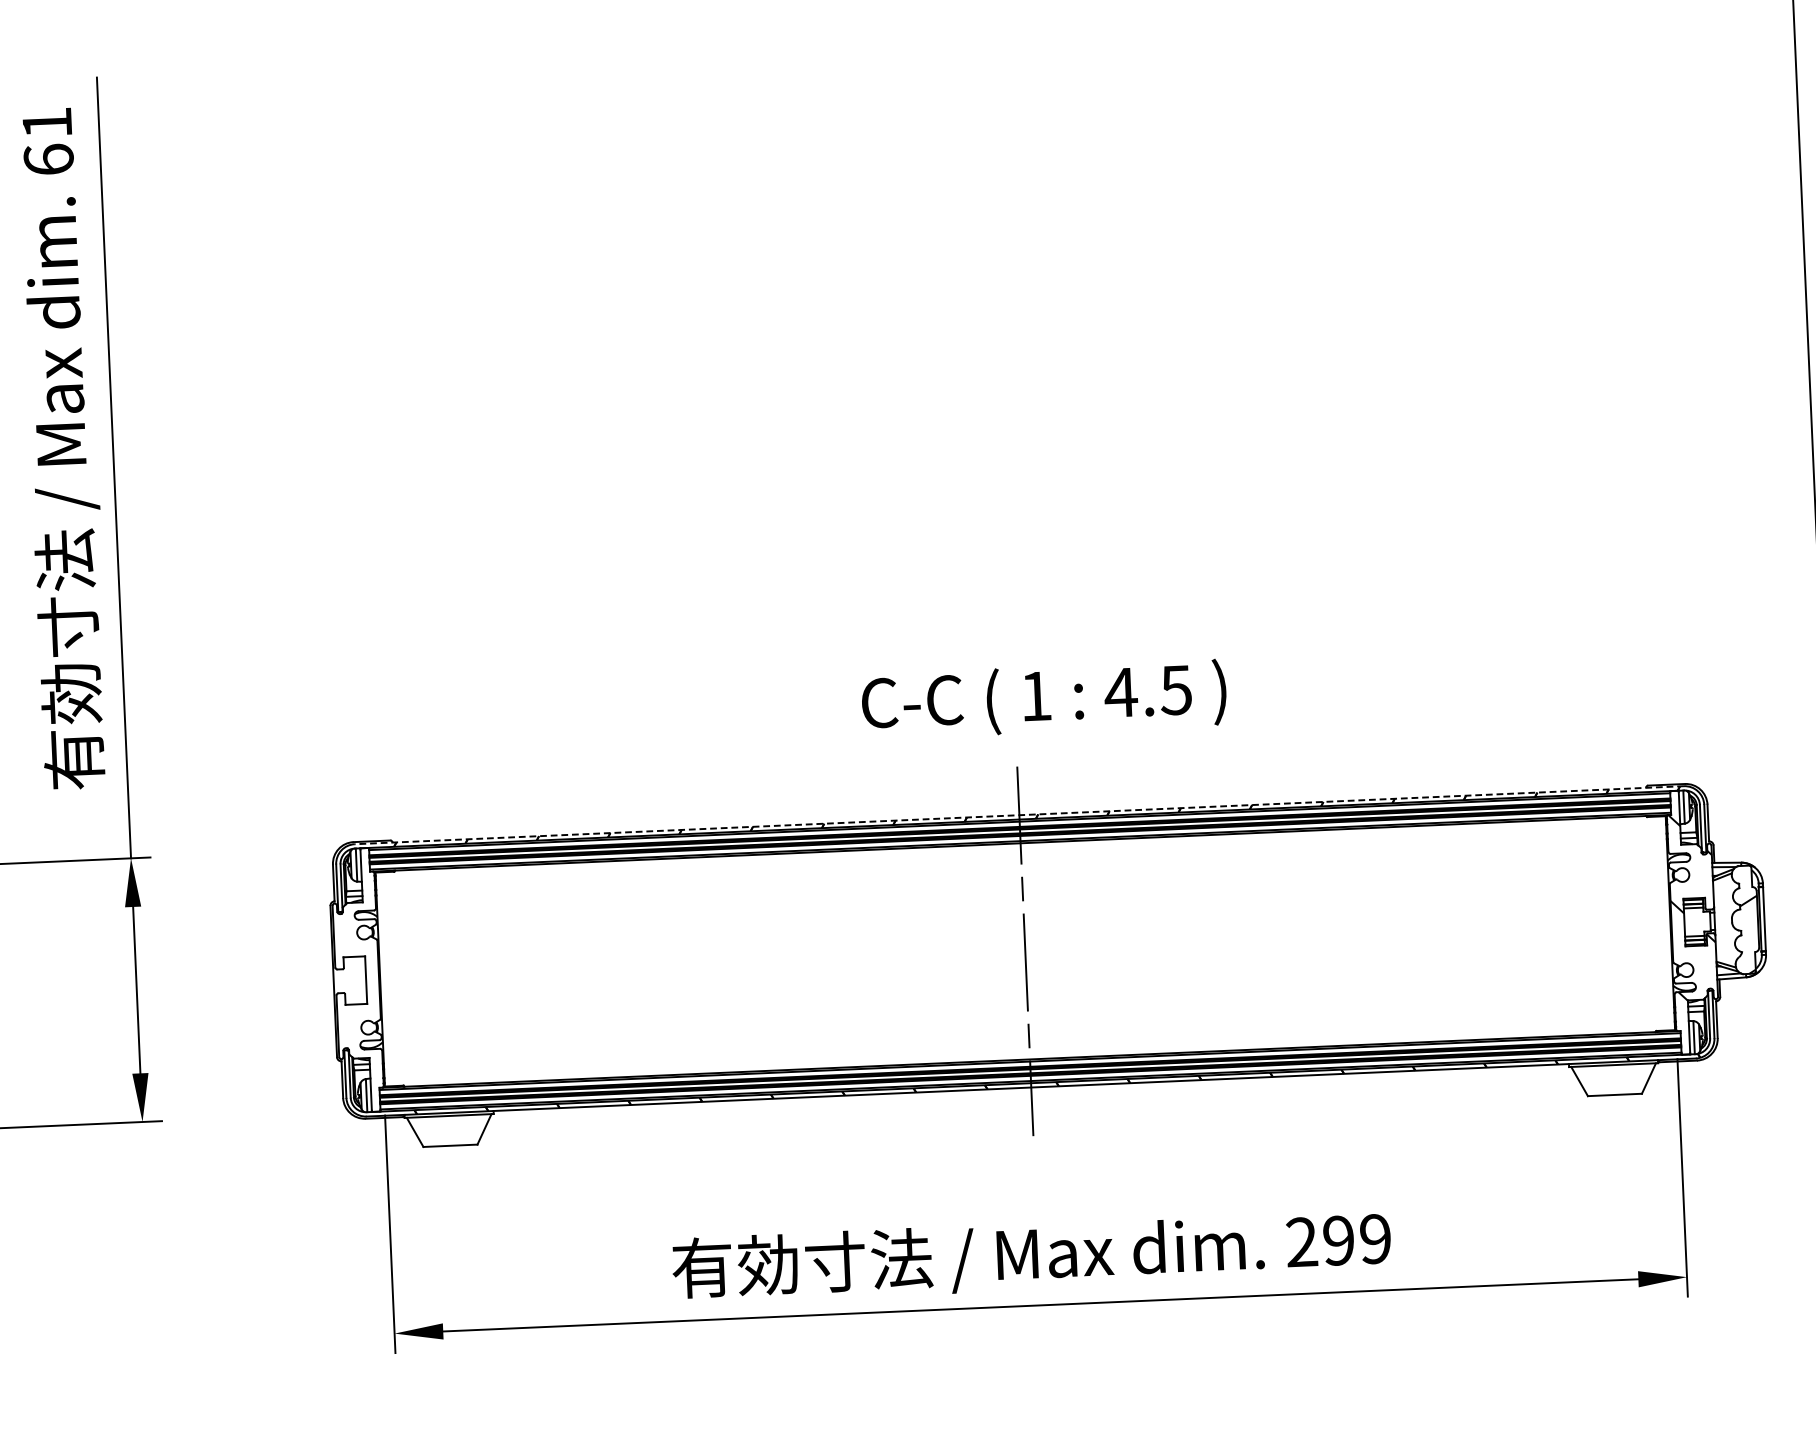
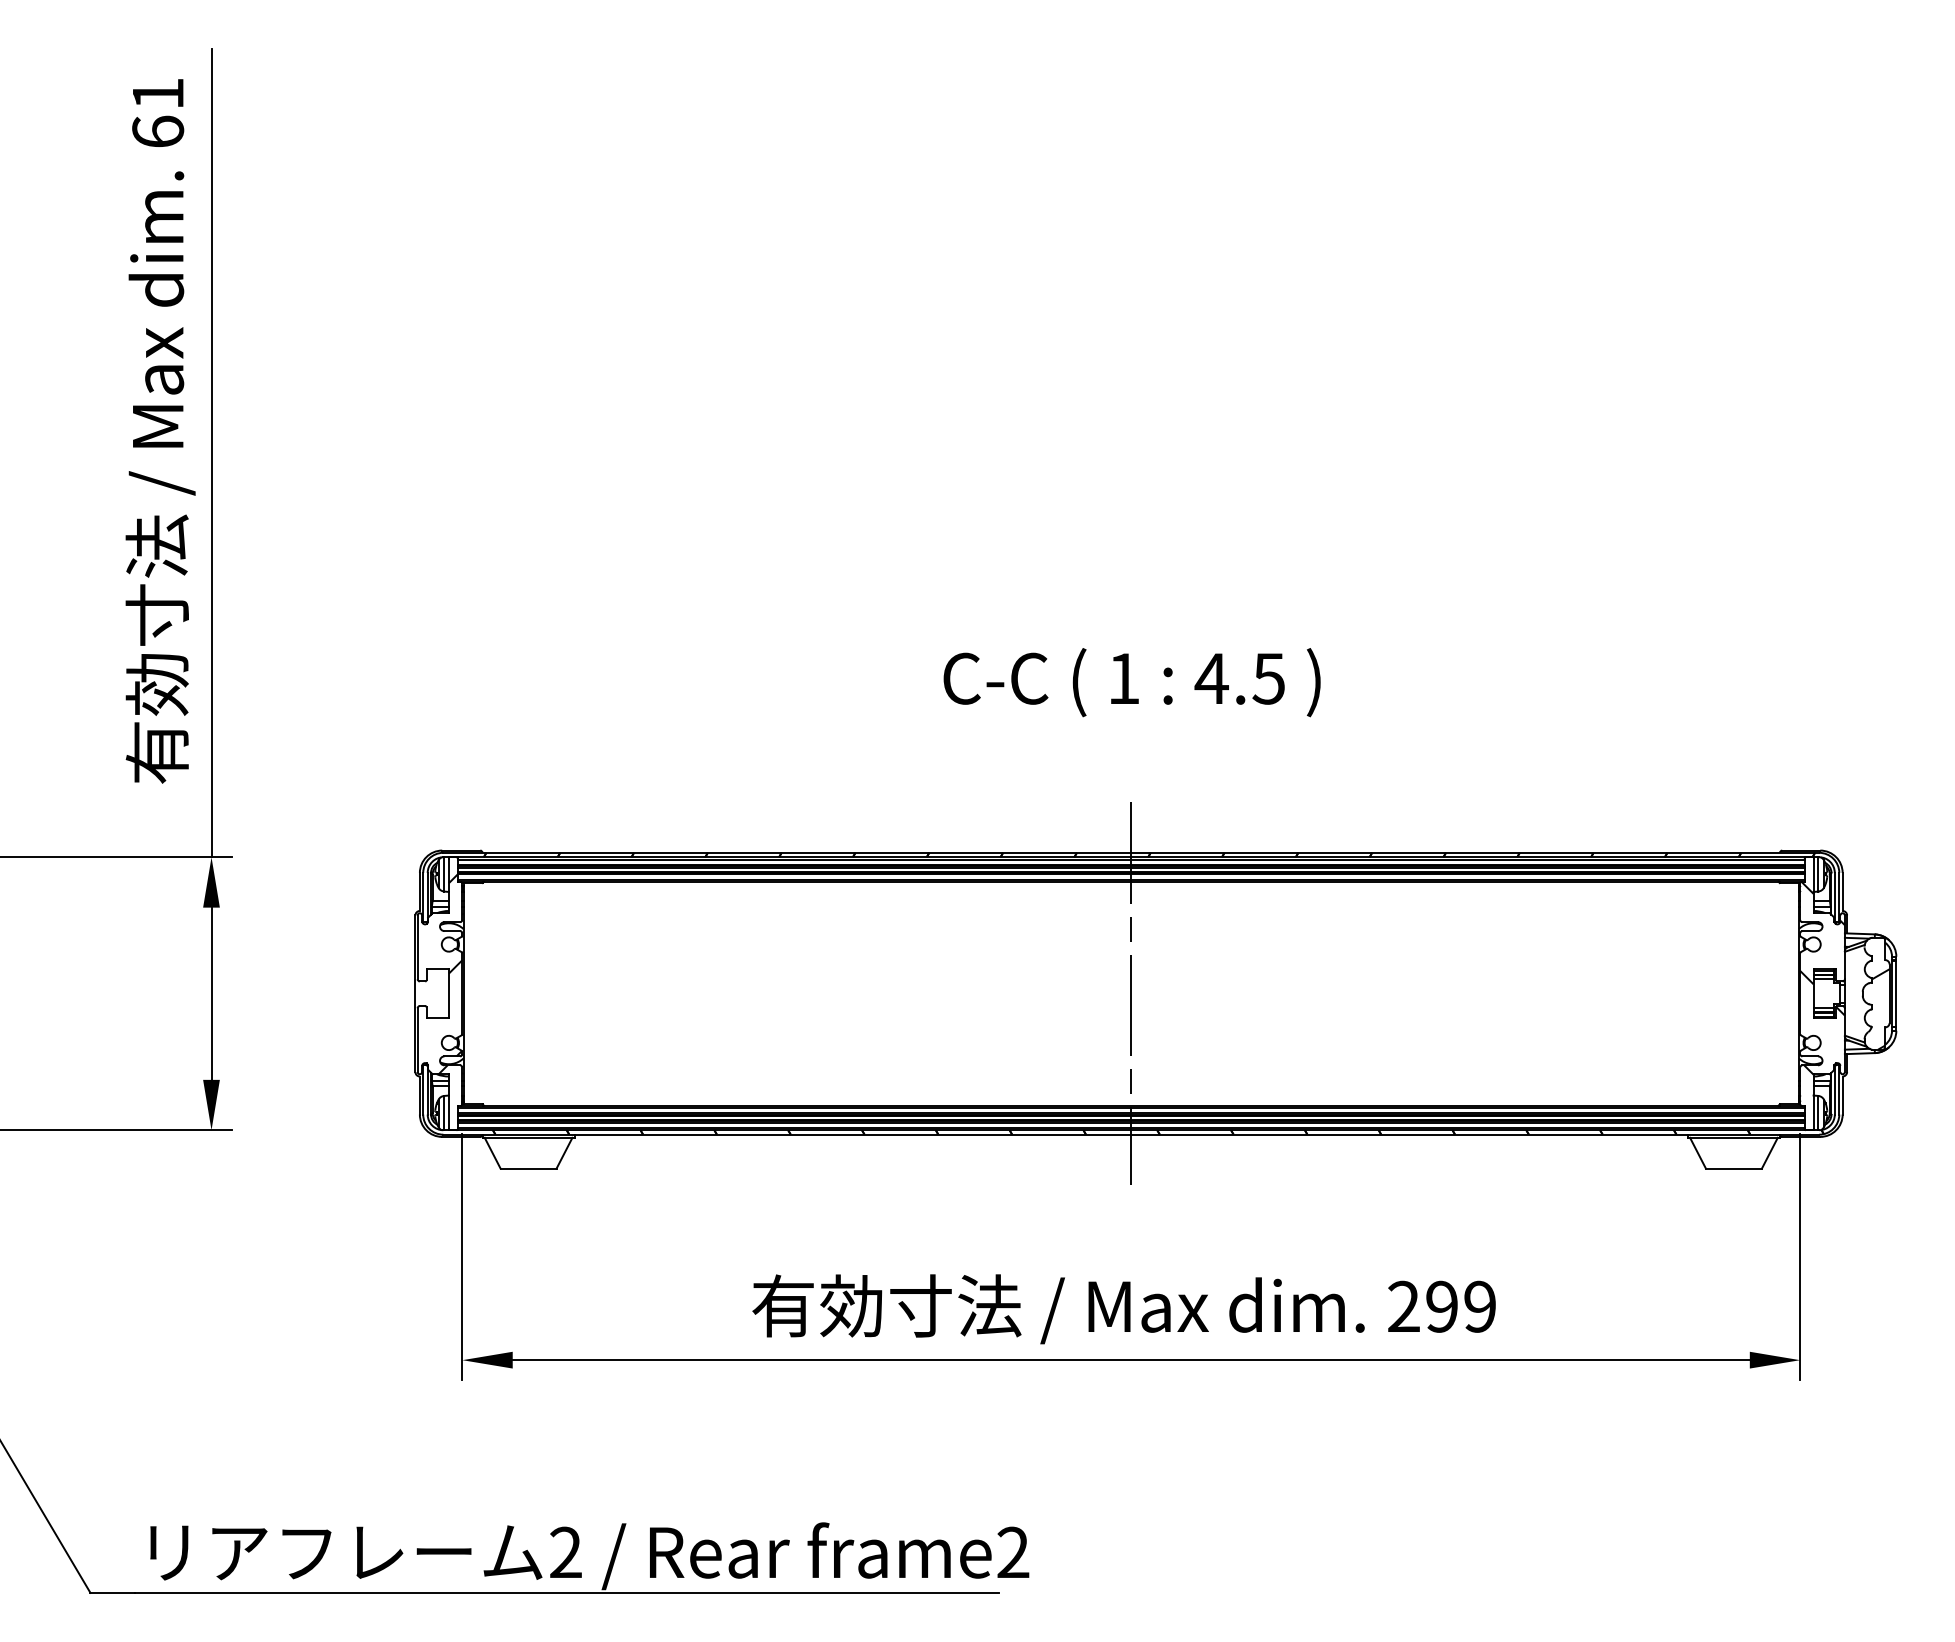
text: (1043, 699) -> (1131, 682), moved
line: (1019, 814) -> (1131, 852), dashed -> solid
hatch: (357, 961) -> (440, 974), added

